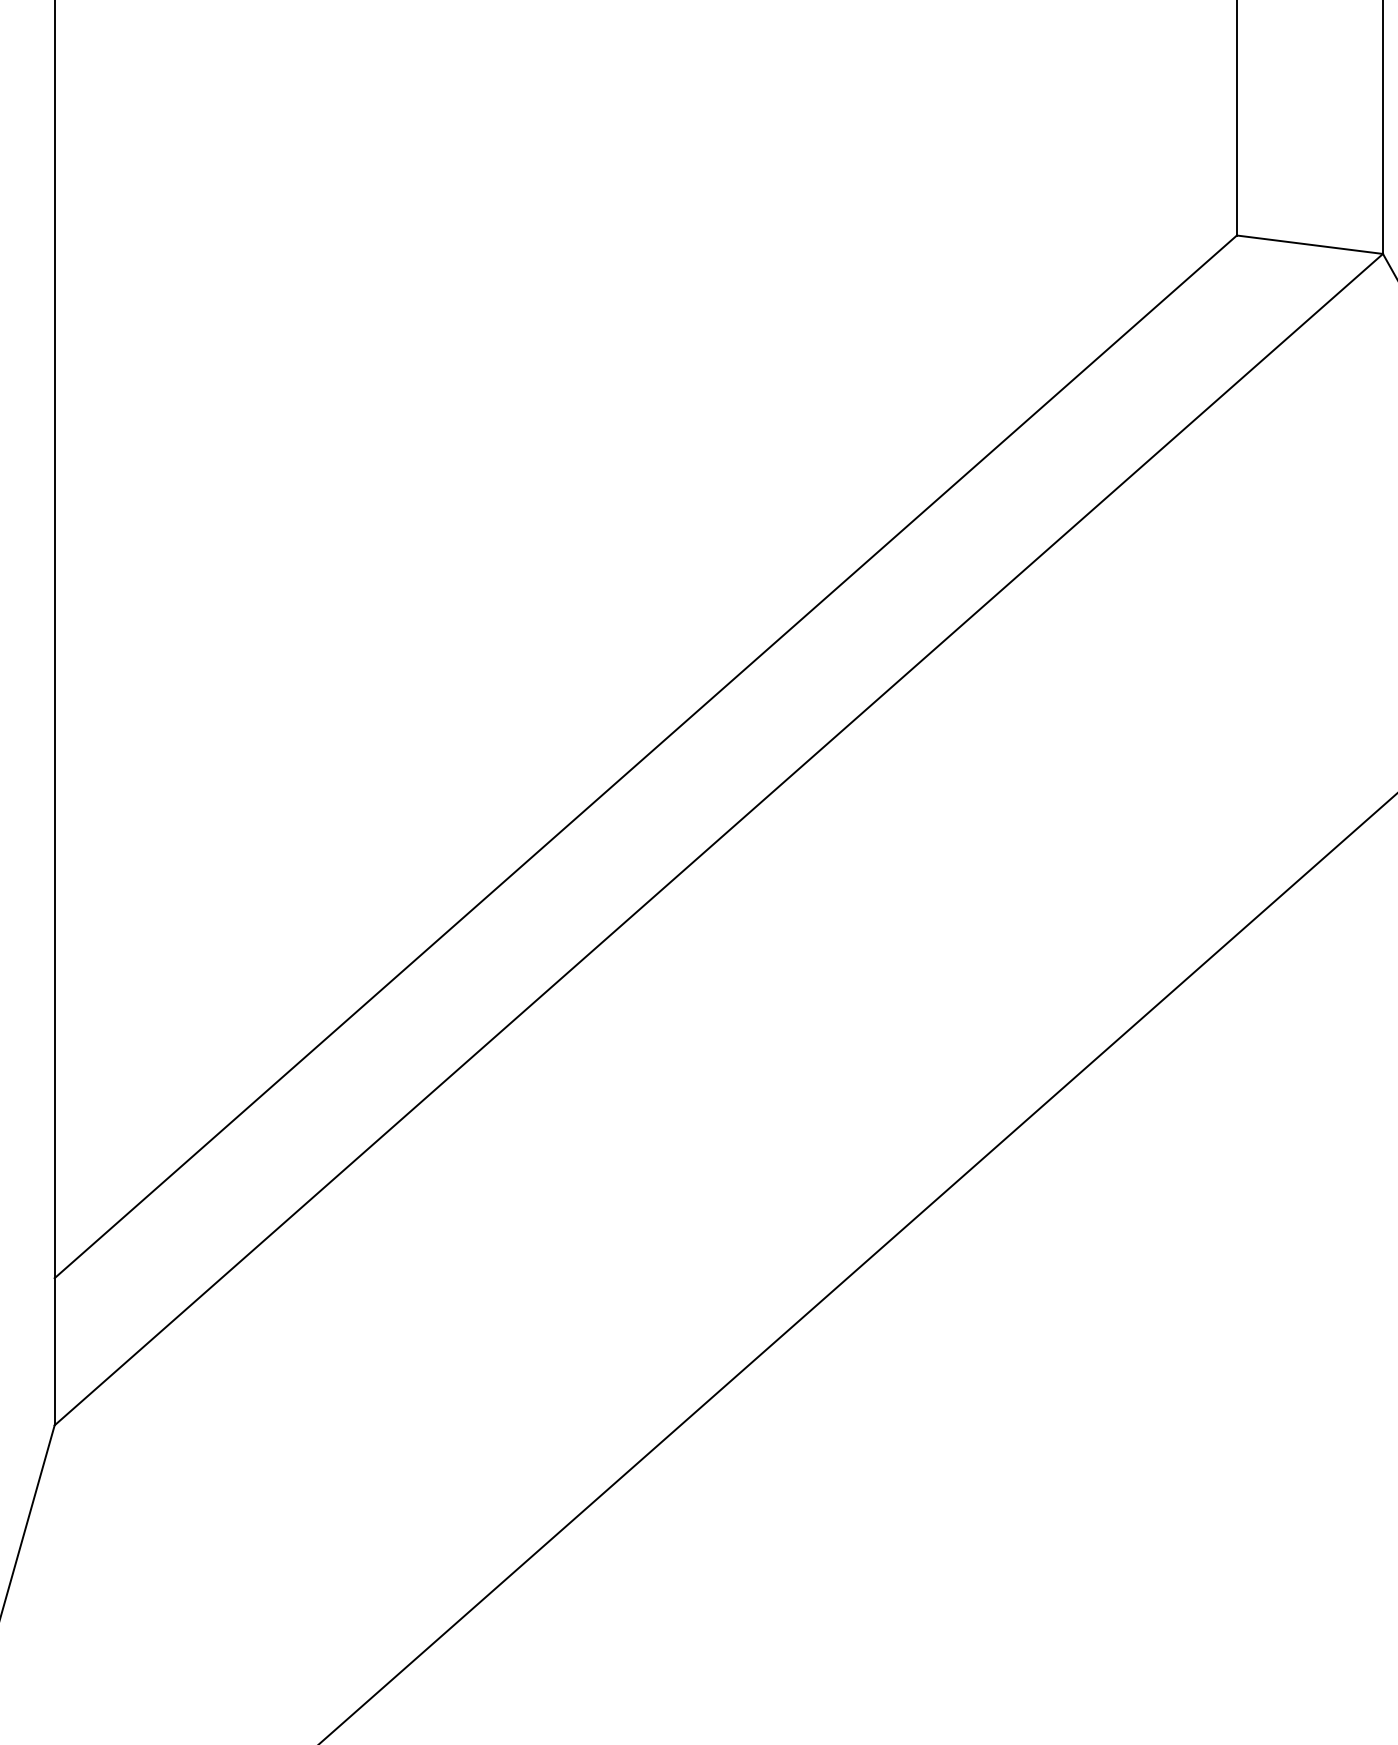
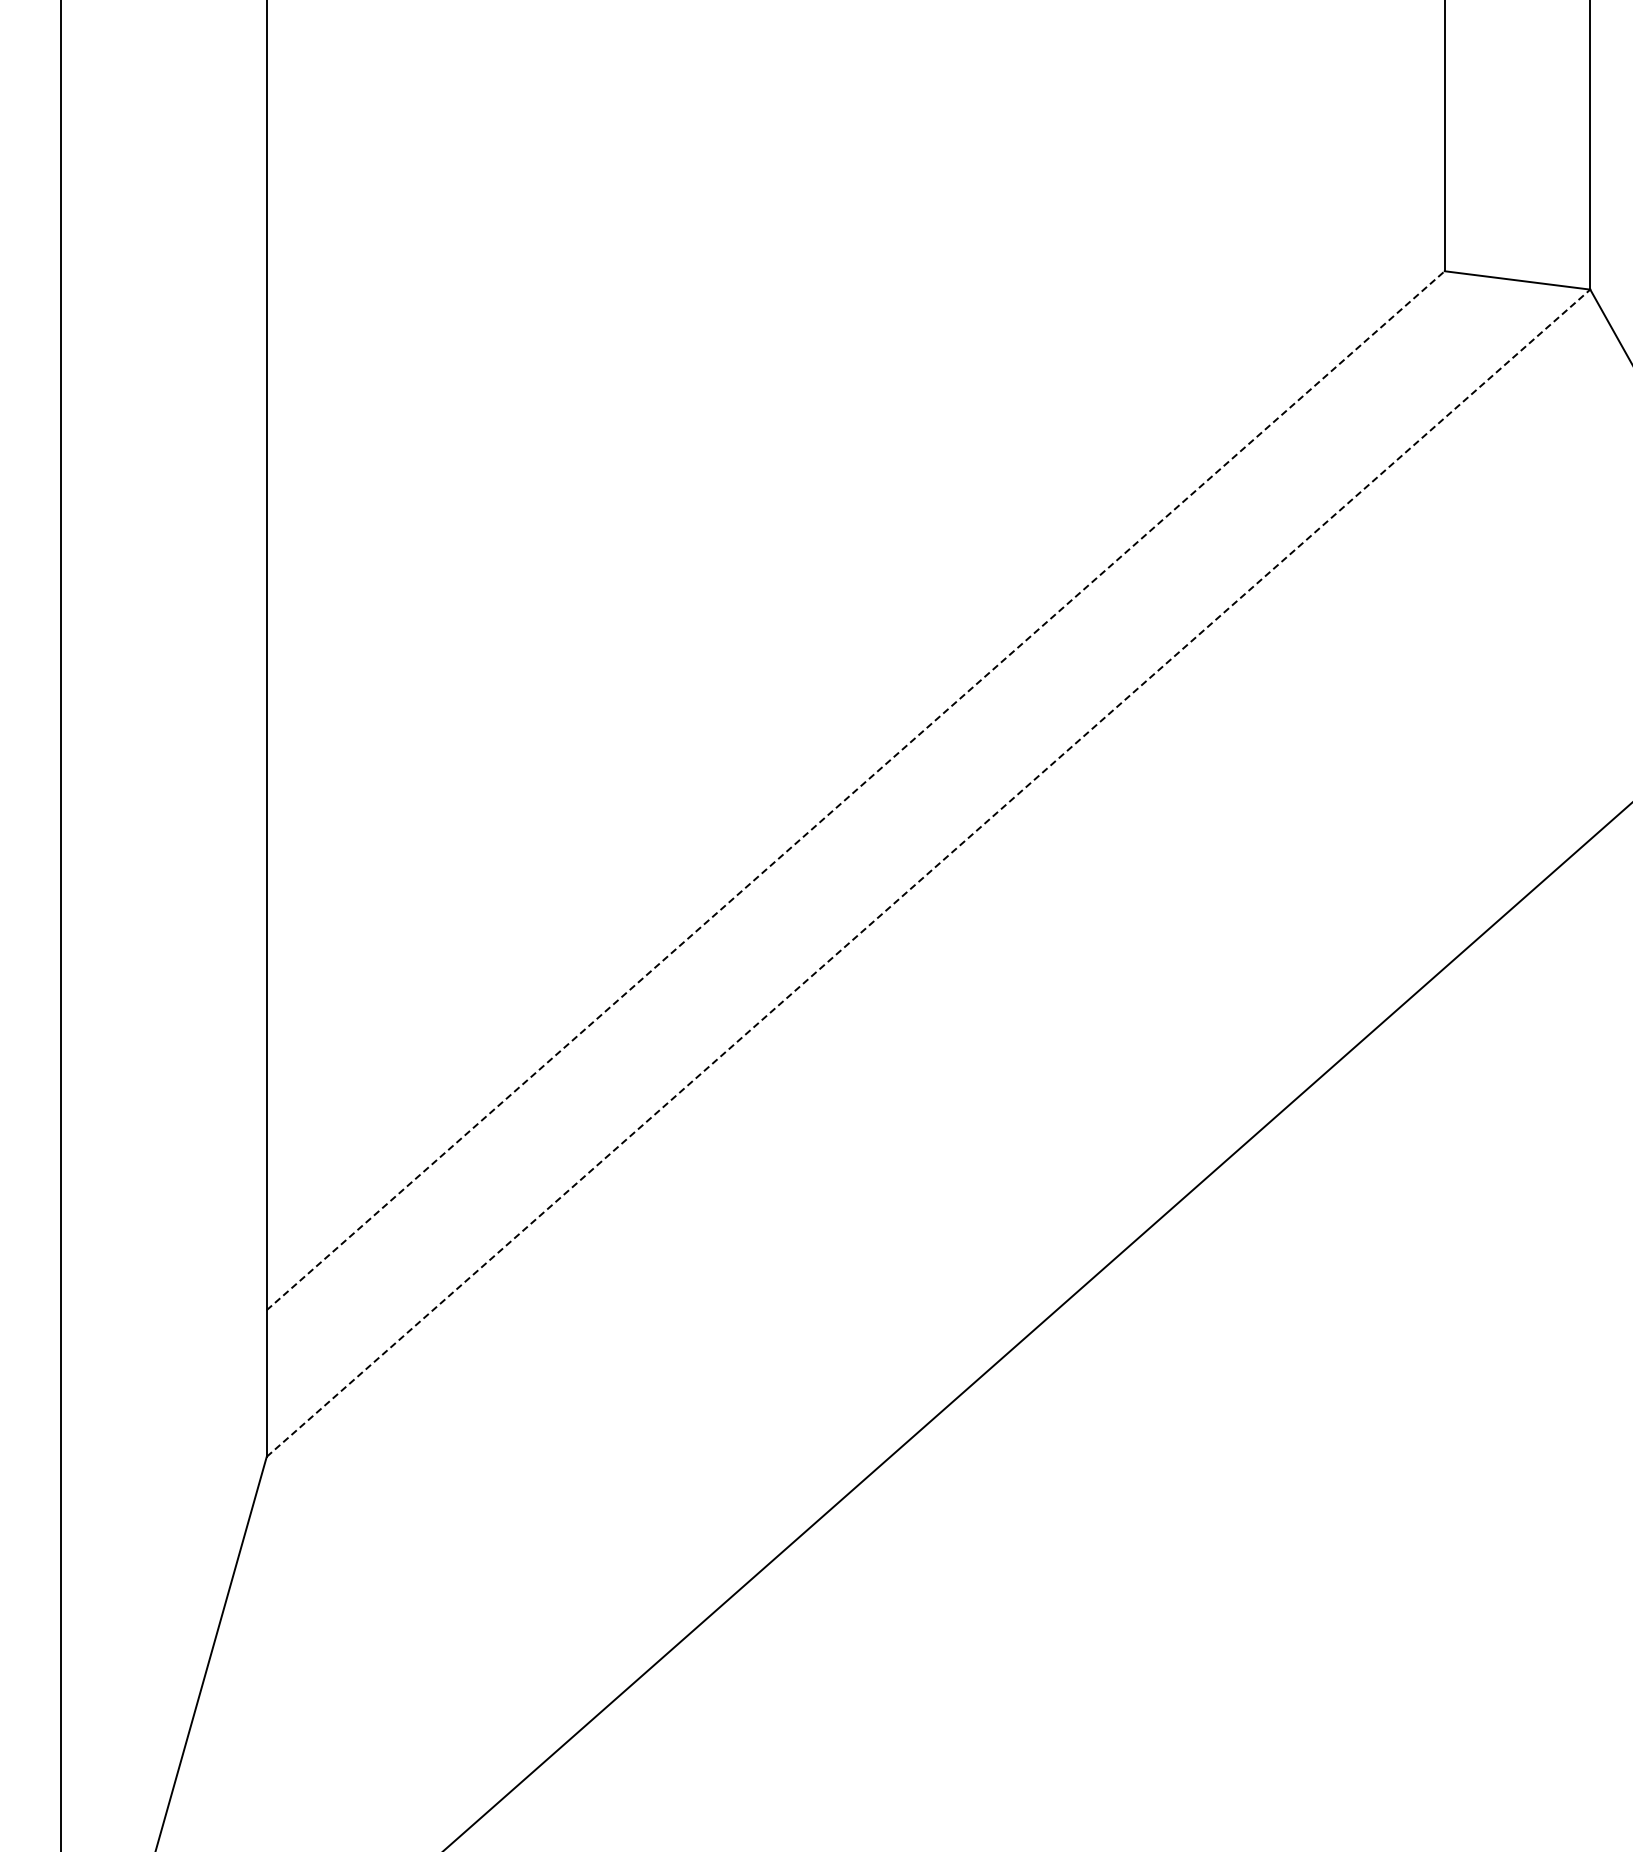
line: (646, 756) -> (856, 790), solid -> dashed
line: (718, 838) -> (928, 872), solid -> dashed

